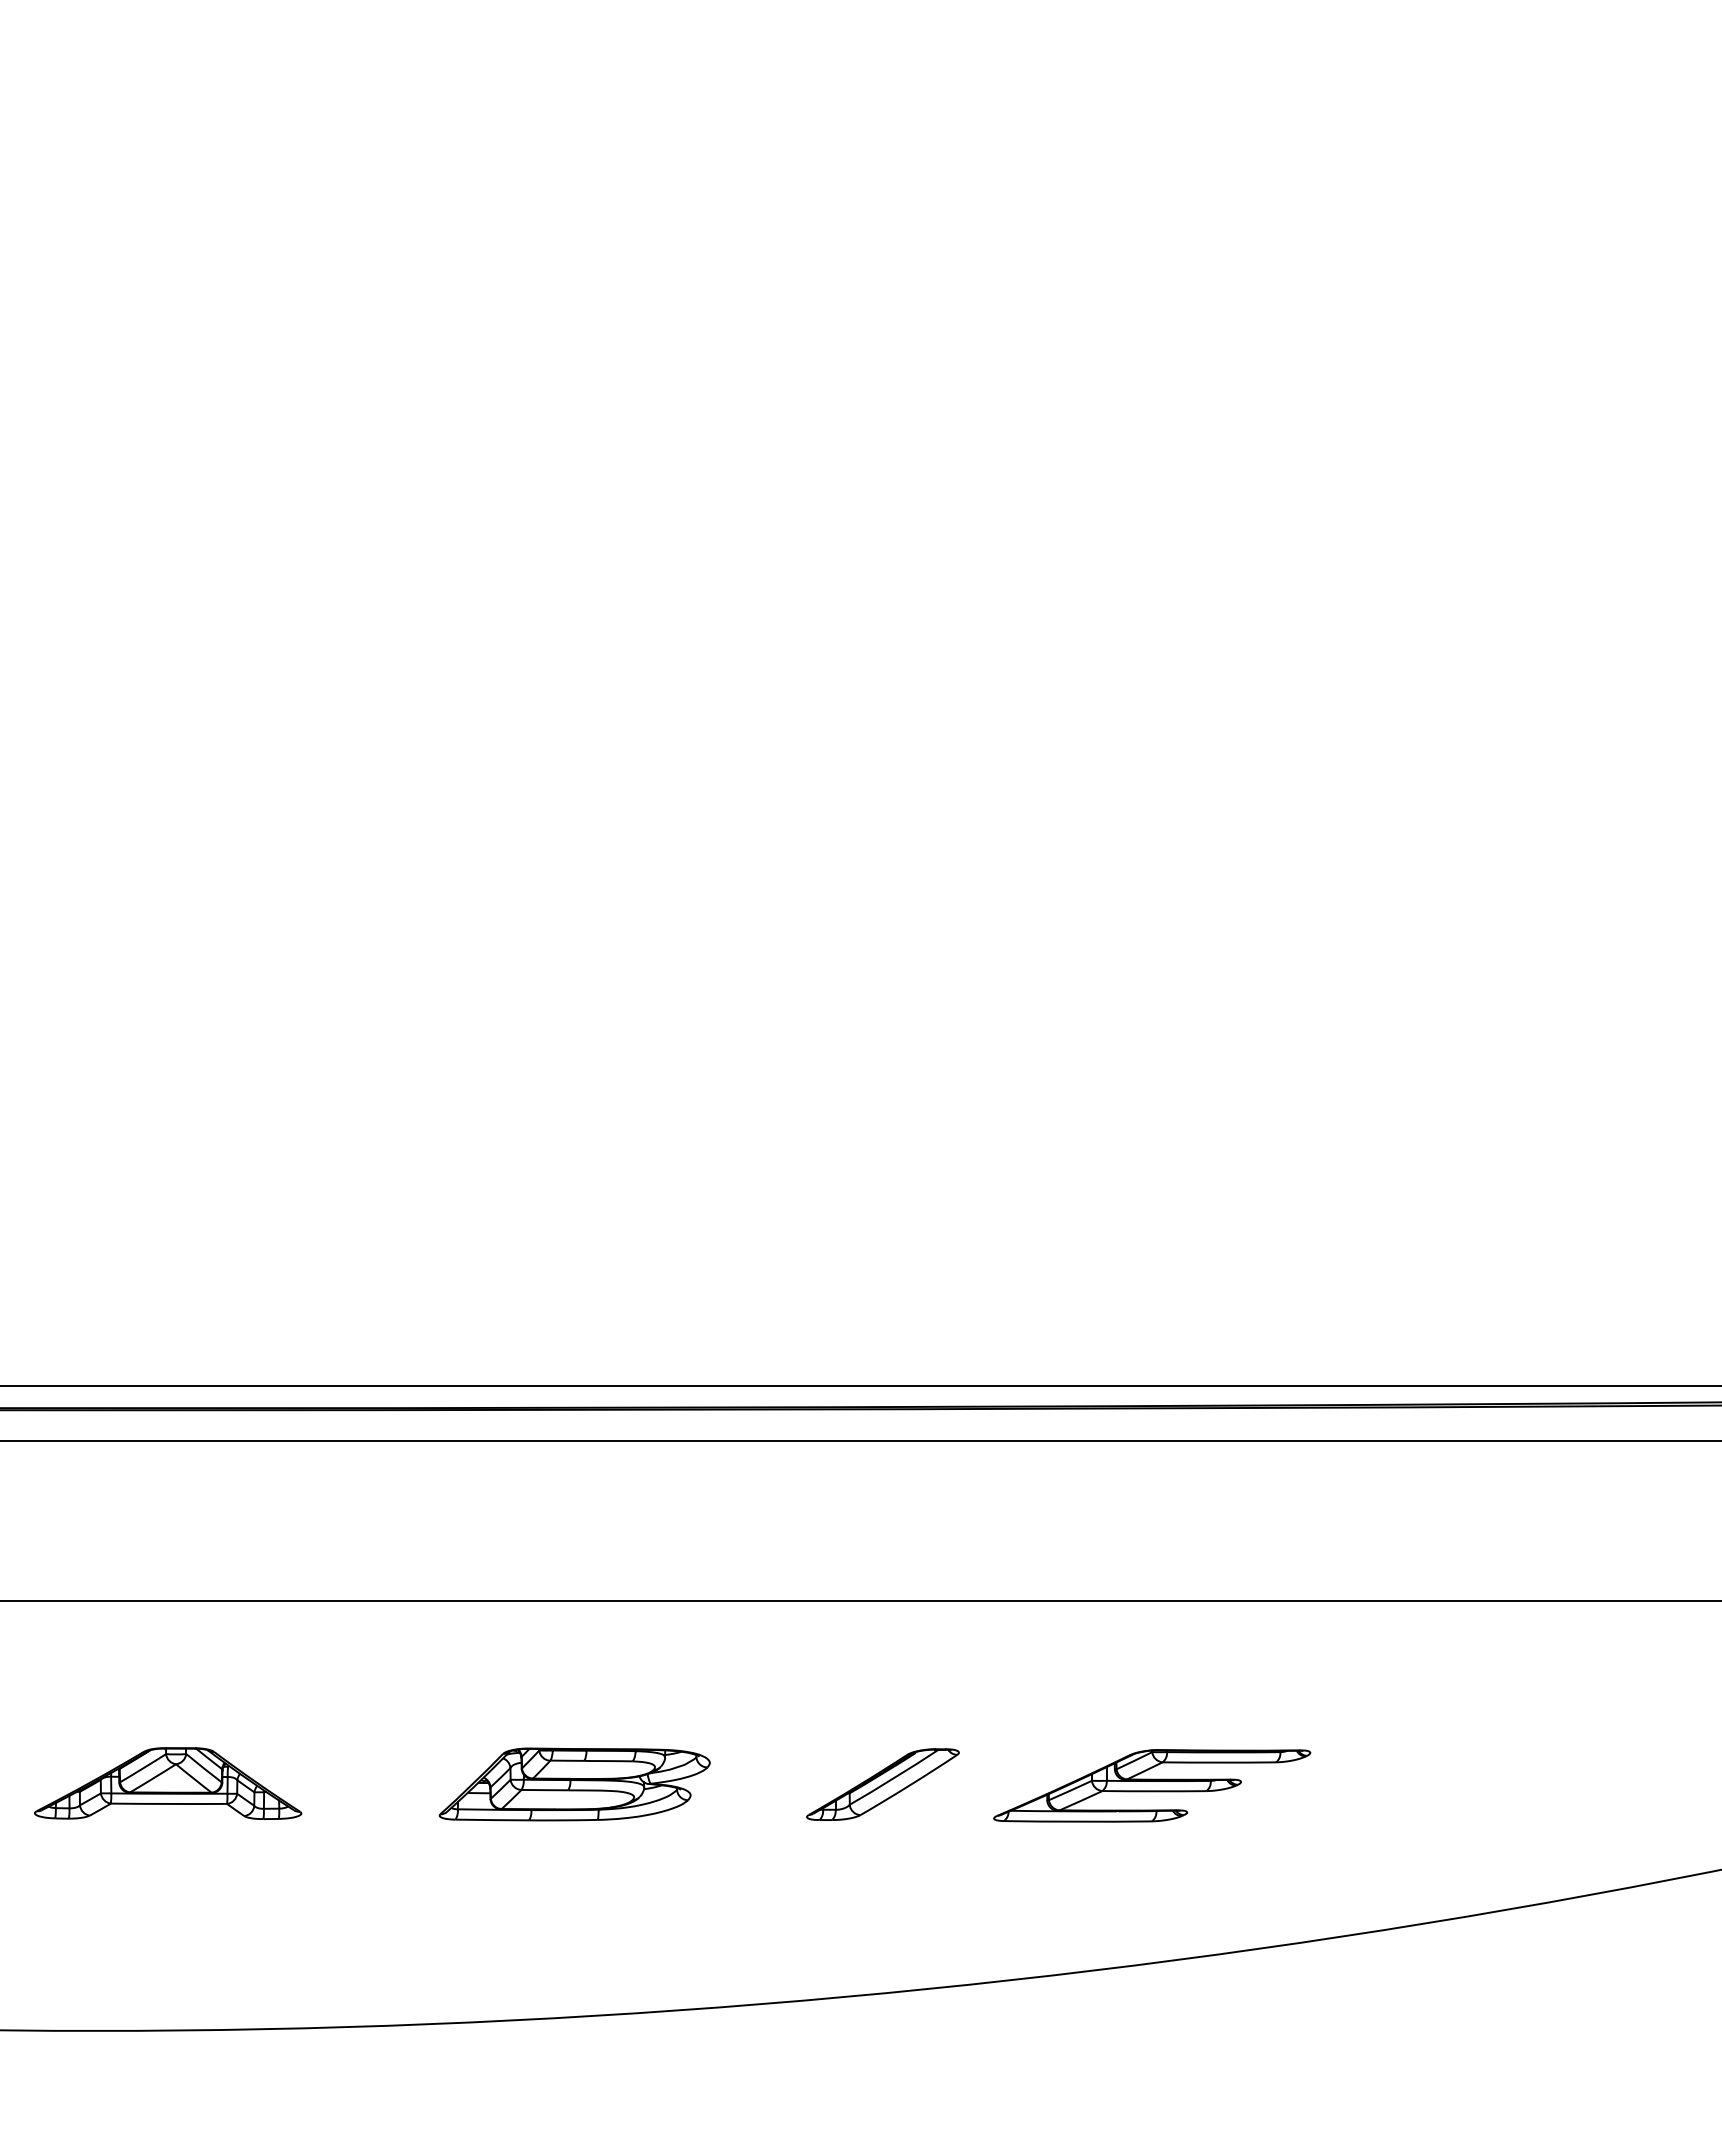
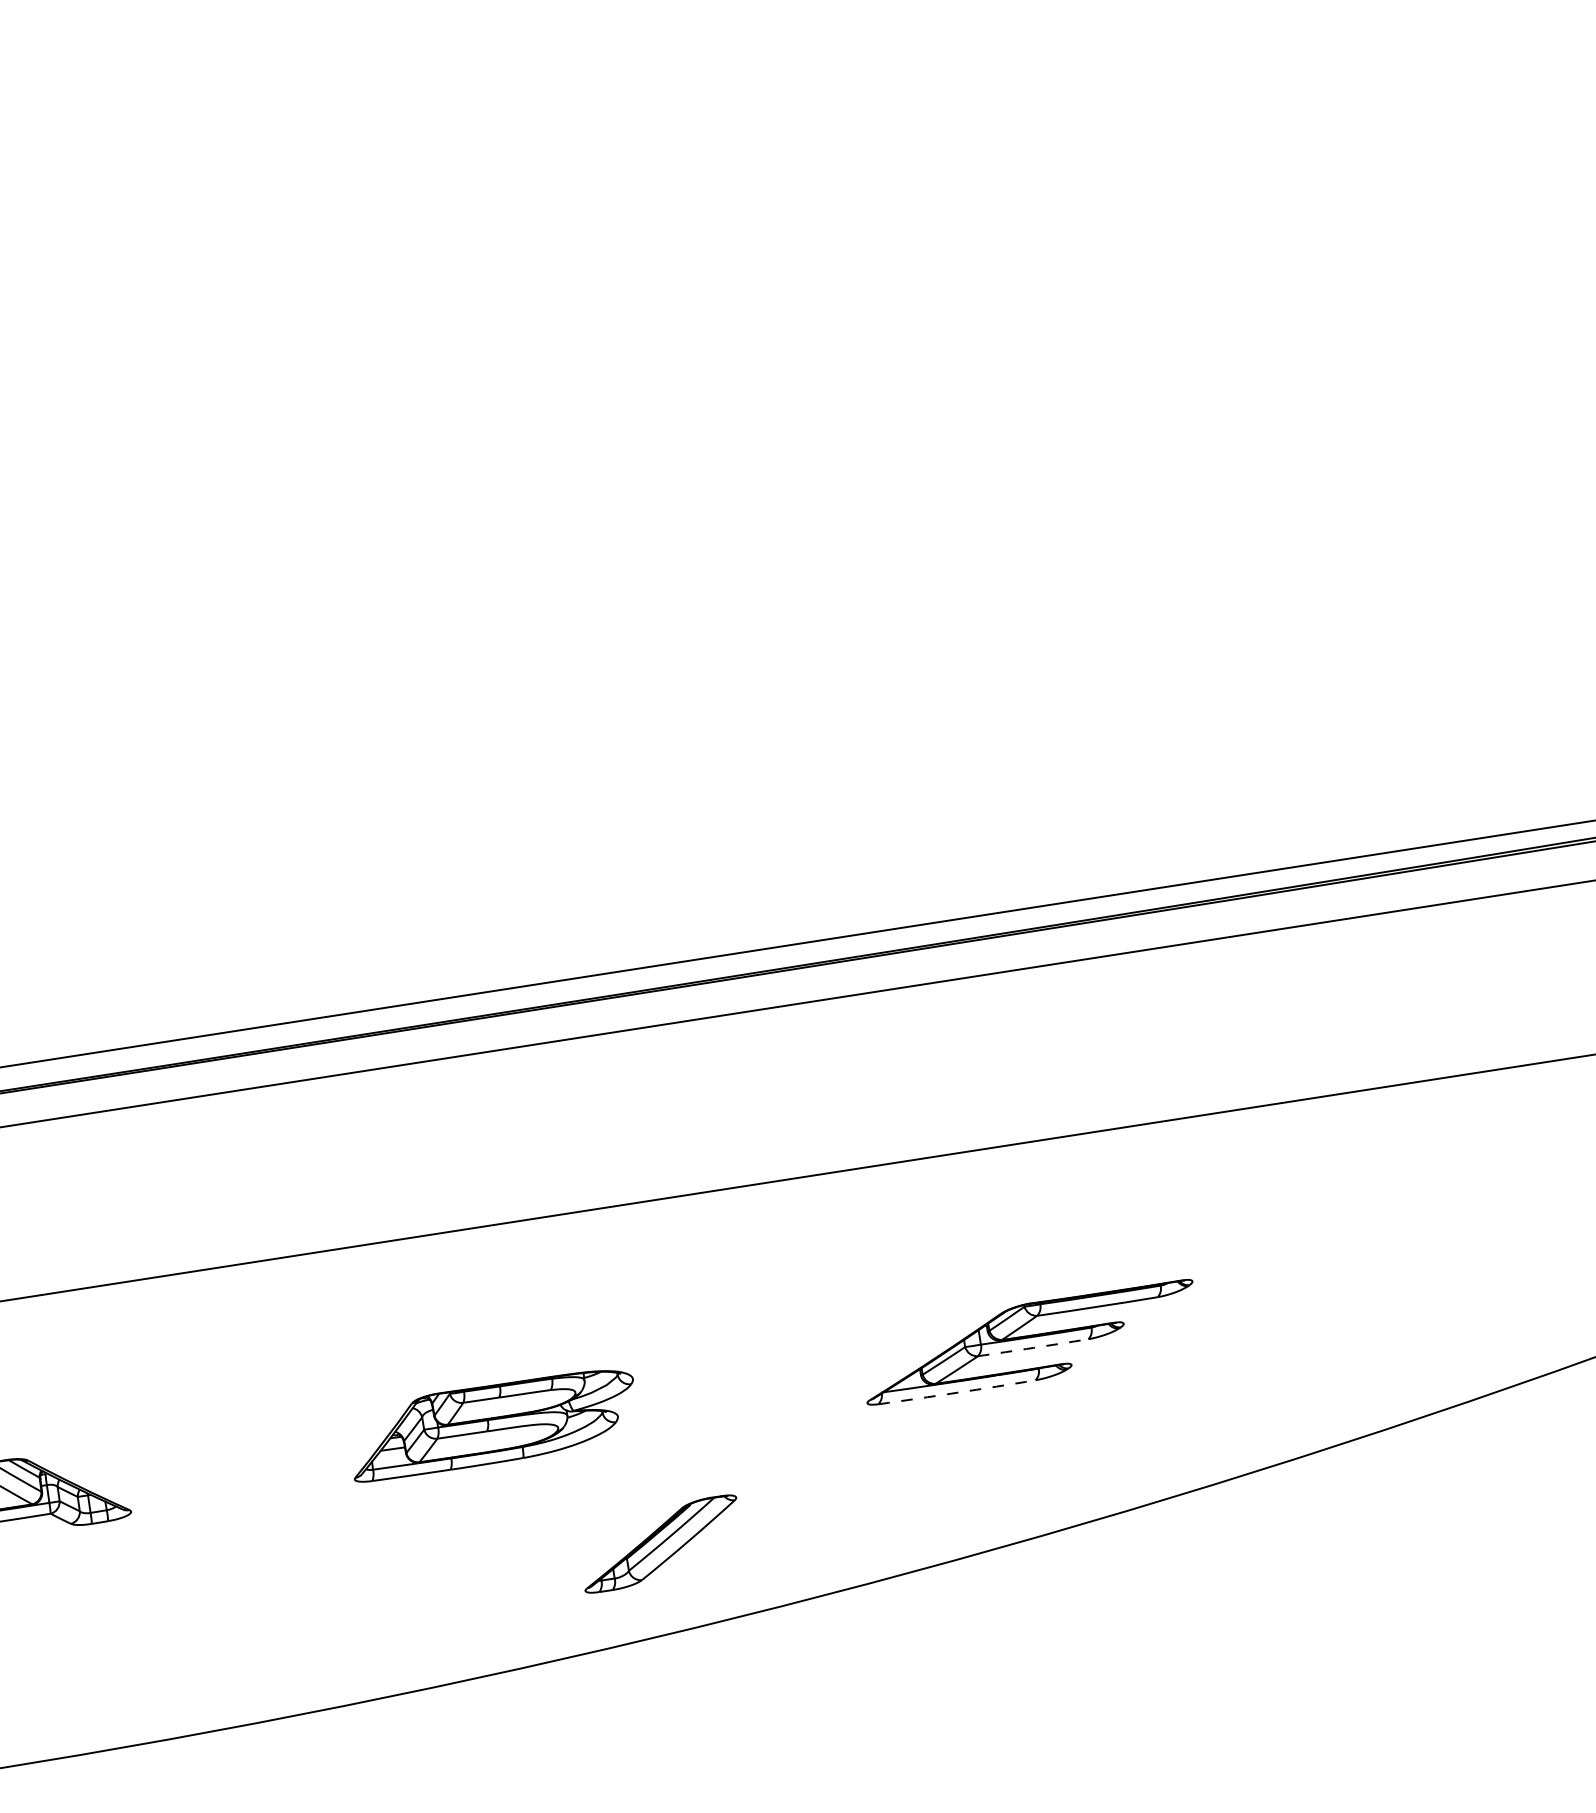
part: (574, 1784) -> (492, 1424), moved
part: (882, 1784) -> (660, 1543), moved
arc: (1154, 1791) -> (1033, 1348), solid -> dashed
arc: (1077, 1821) -> (956, 1392), solid -> dashed

